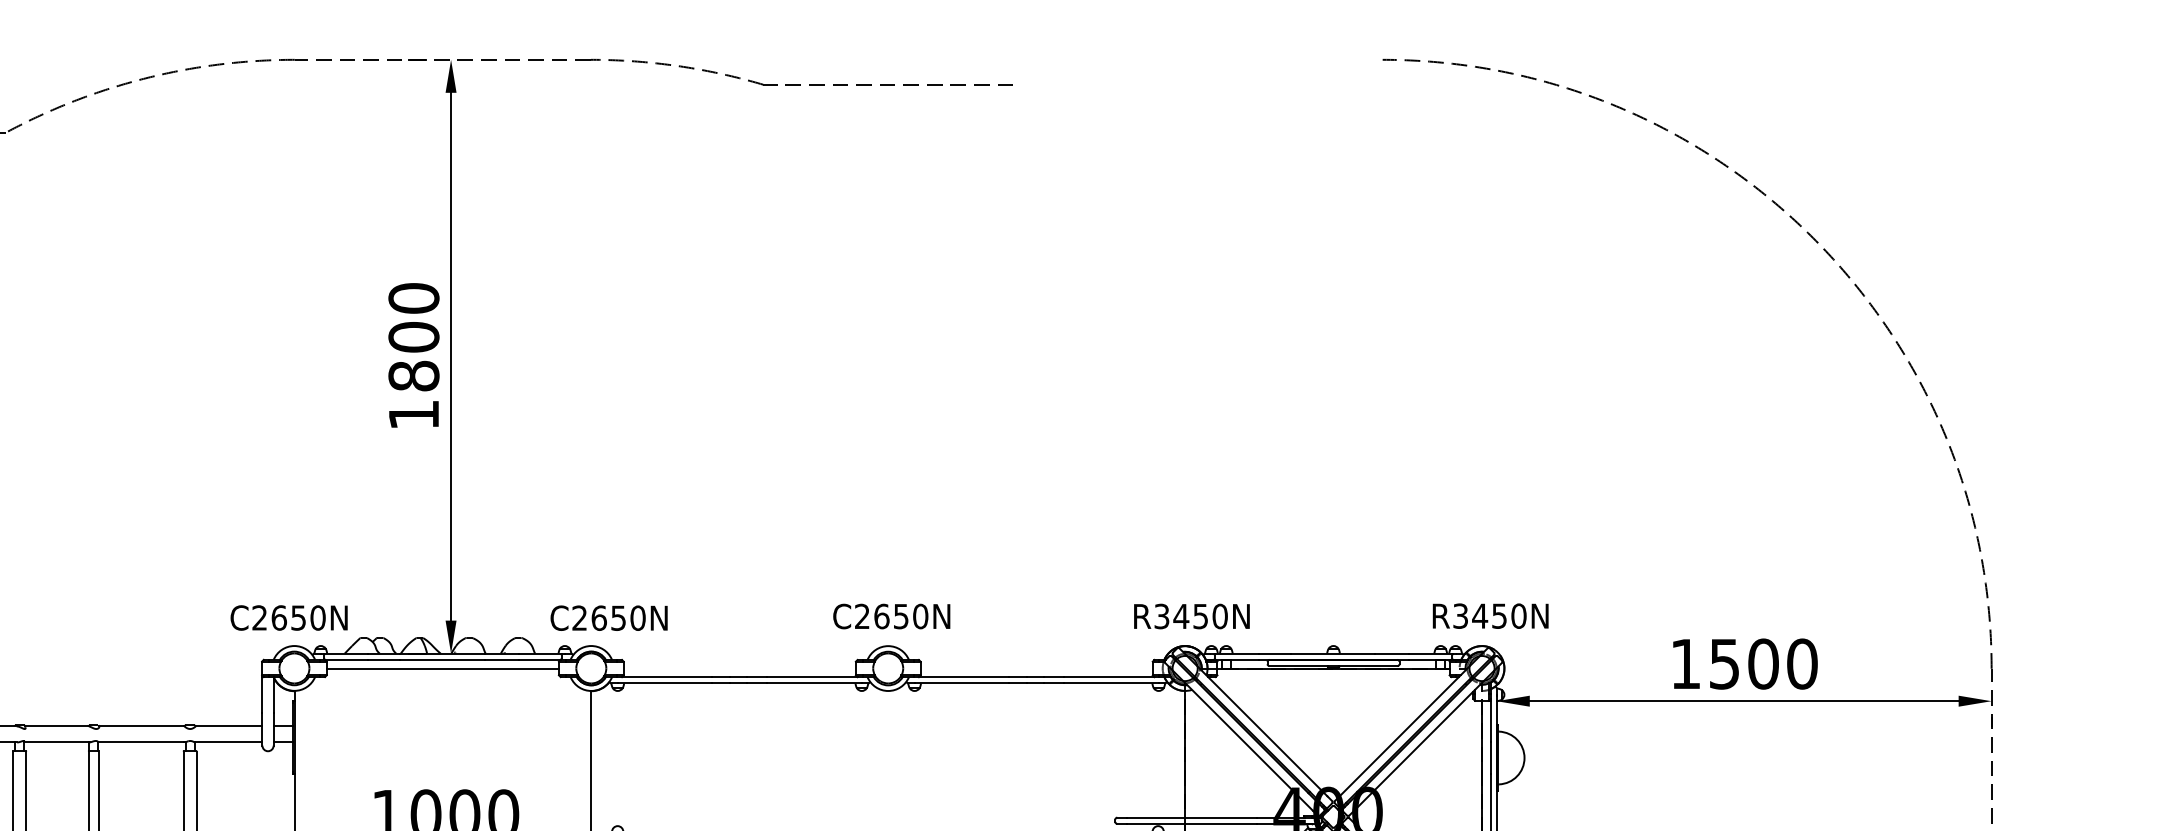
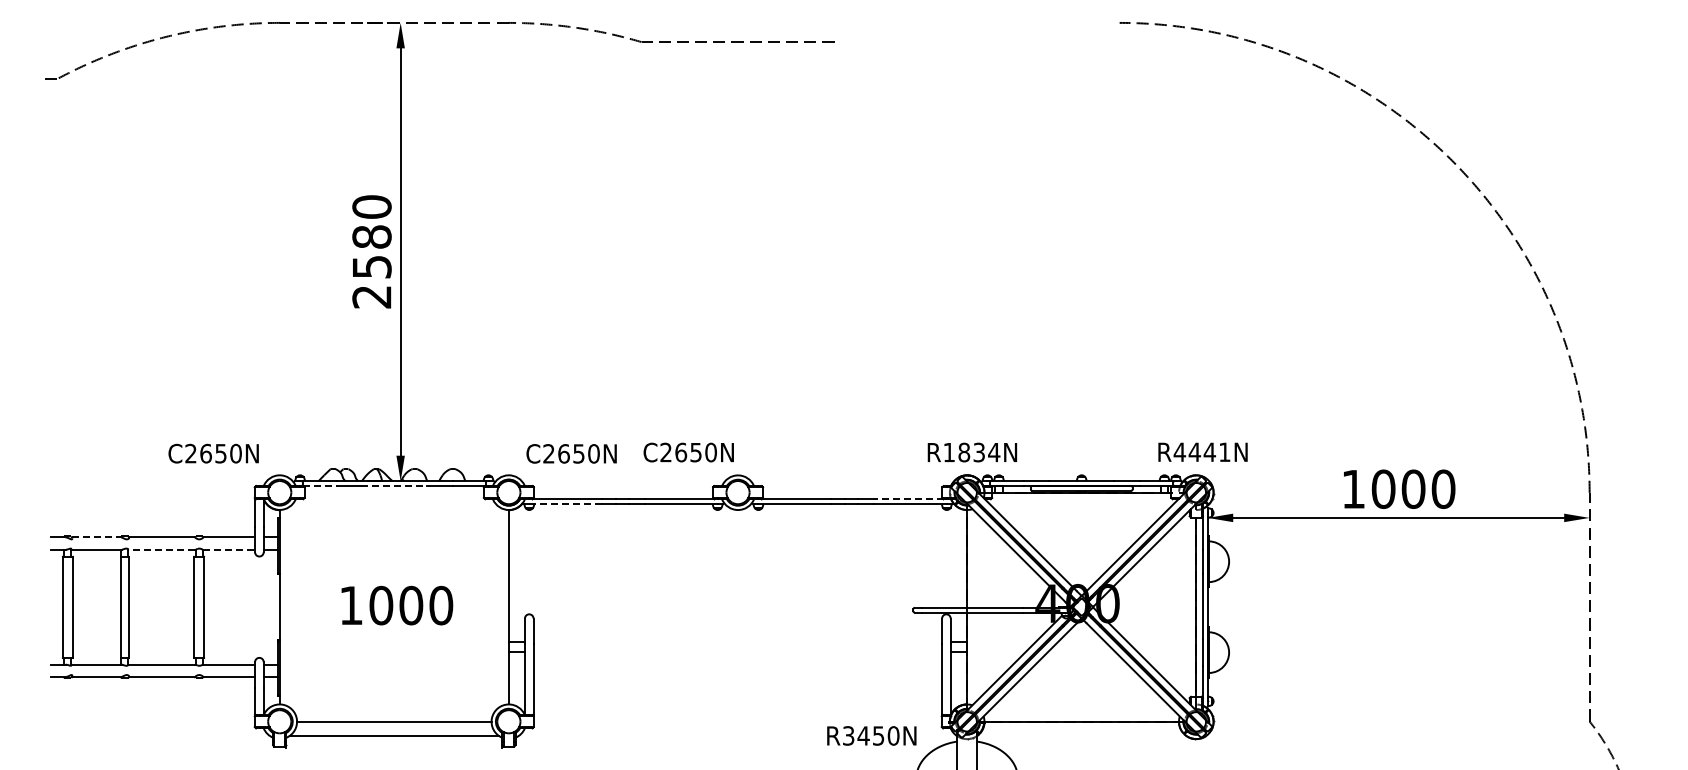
text: (413, 375) -> (371, 266), 1800 -> 2580
text: (891, 616) -> (688, 452), moved
text: (1190, 616) -> (971, 452), R3450N -> R1834N
text: (1488, 616) -> (1201, 452), R3450N -> R4441N
text: (288, 617) -> (213, 453), moved
text: (608, 617) -> (571, 453), moved
line: (347, 660) -> (320, 486), solid -> dashed
line: (441, 660) -> (393, 486), solid -> dashed
text: (1724, 663) -> (1383, 488), 1500 -> 1000
line: (441, 668) -> (393, 492), removed
line: (1109, 677) -> (908, 499), solid -> dashed
line: (664, 683) -> (565, 504), solid -> dashed
line: (56, 726) -> (96, 537), solid -> dashed
line: (141, 742) -> (161, 549), solid -> dashed
line: (229, 742) -> (229, 549), solid -> dashed

